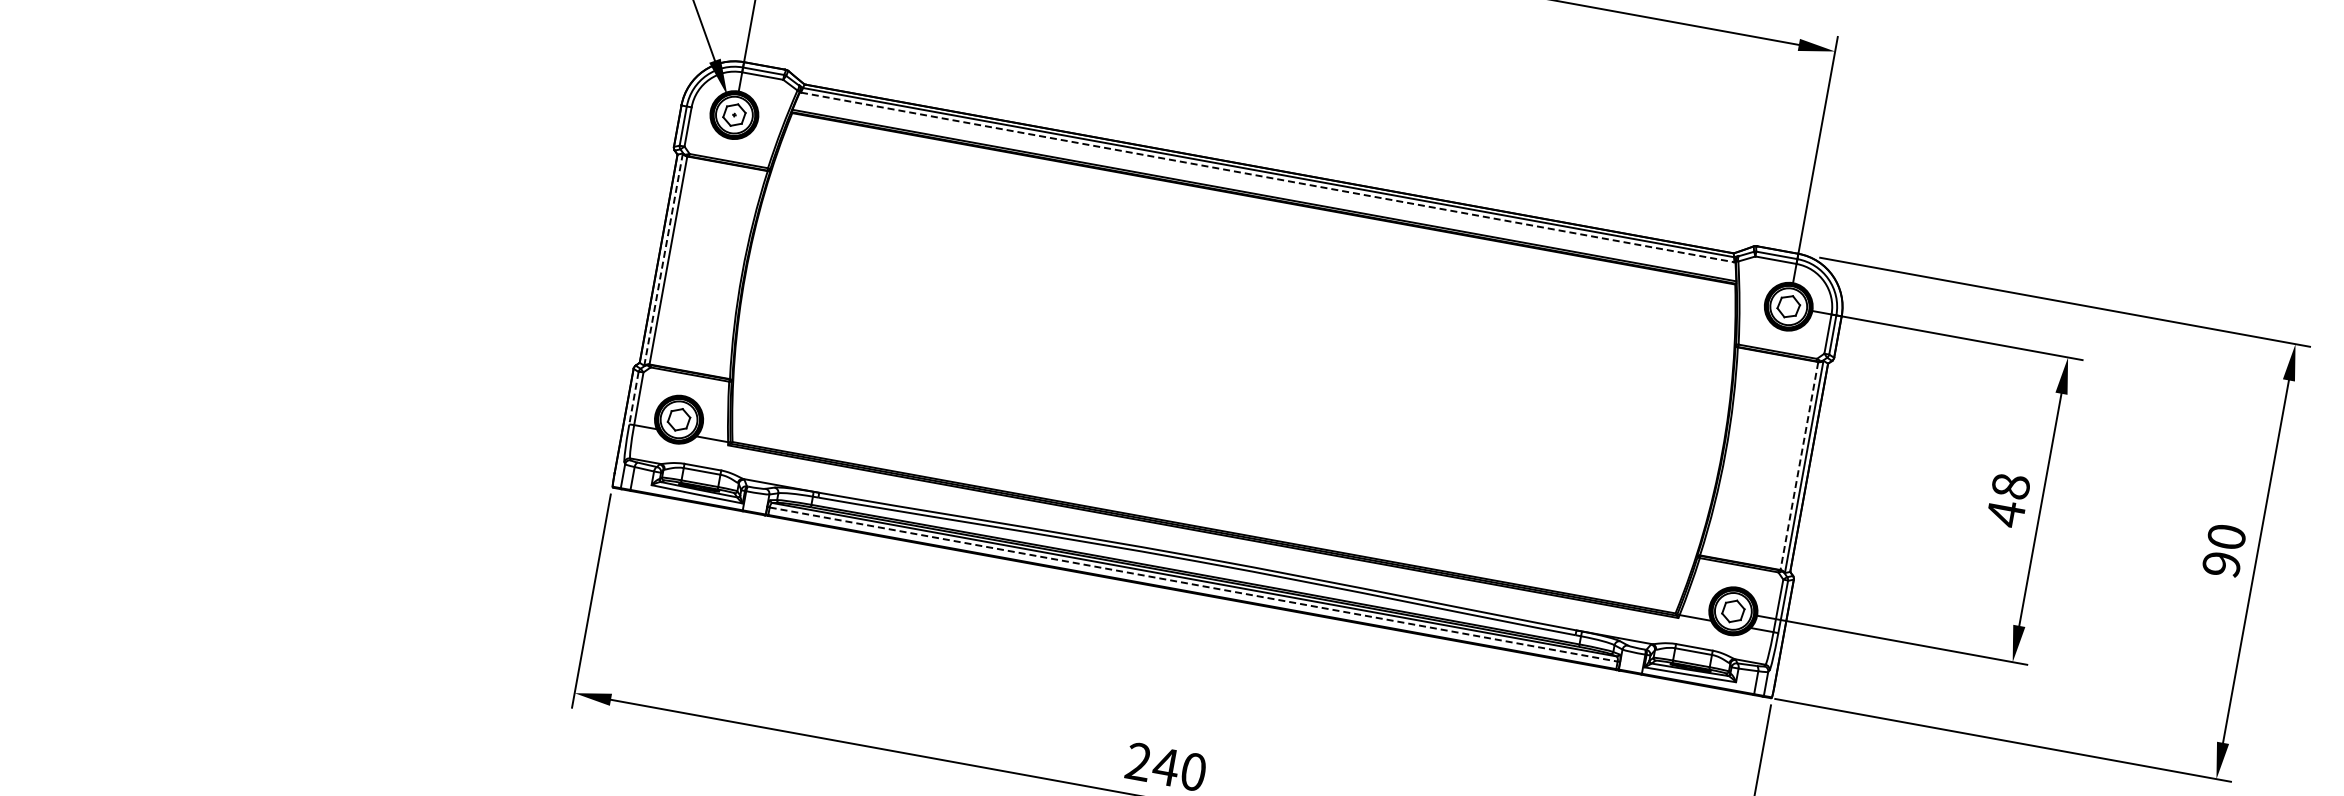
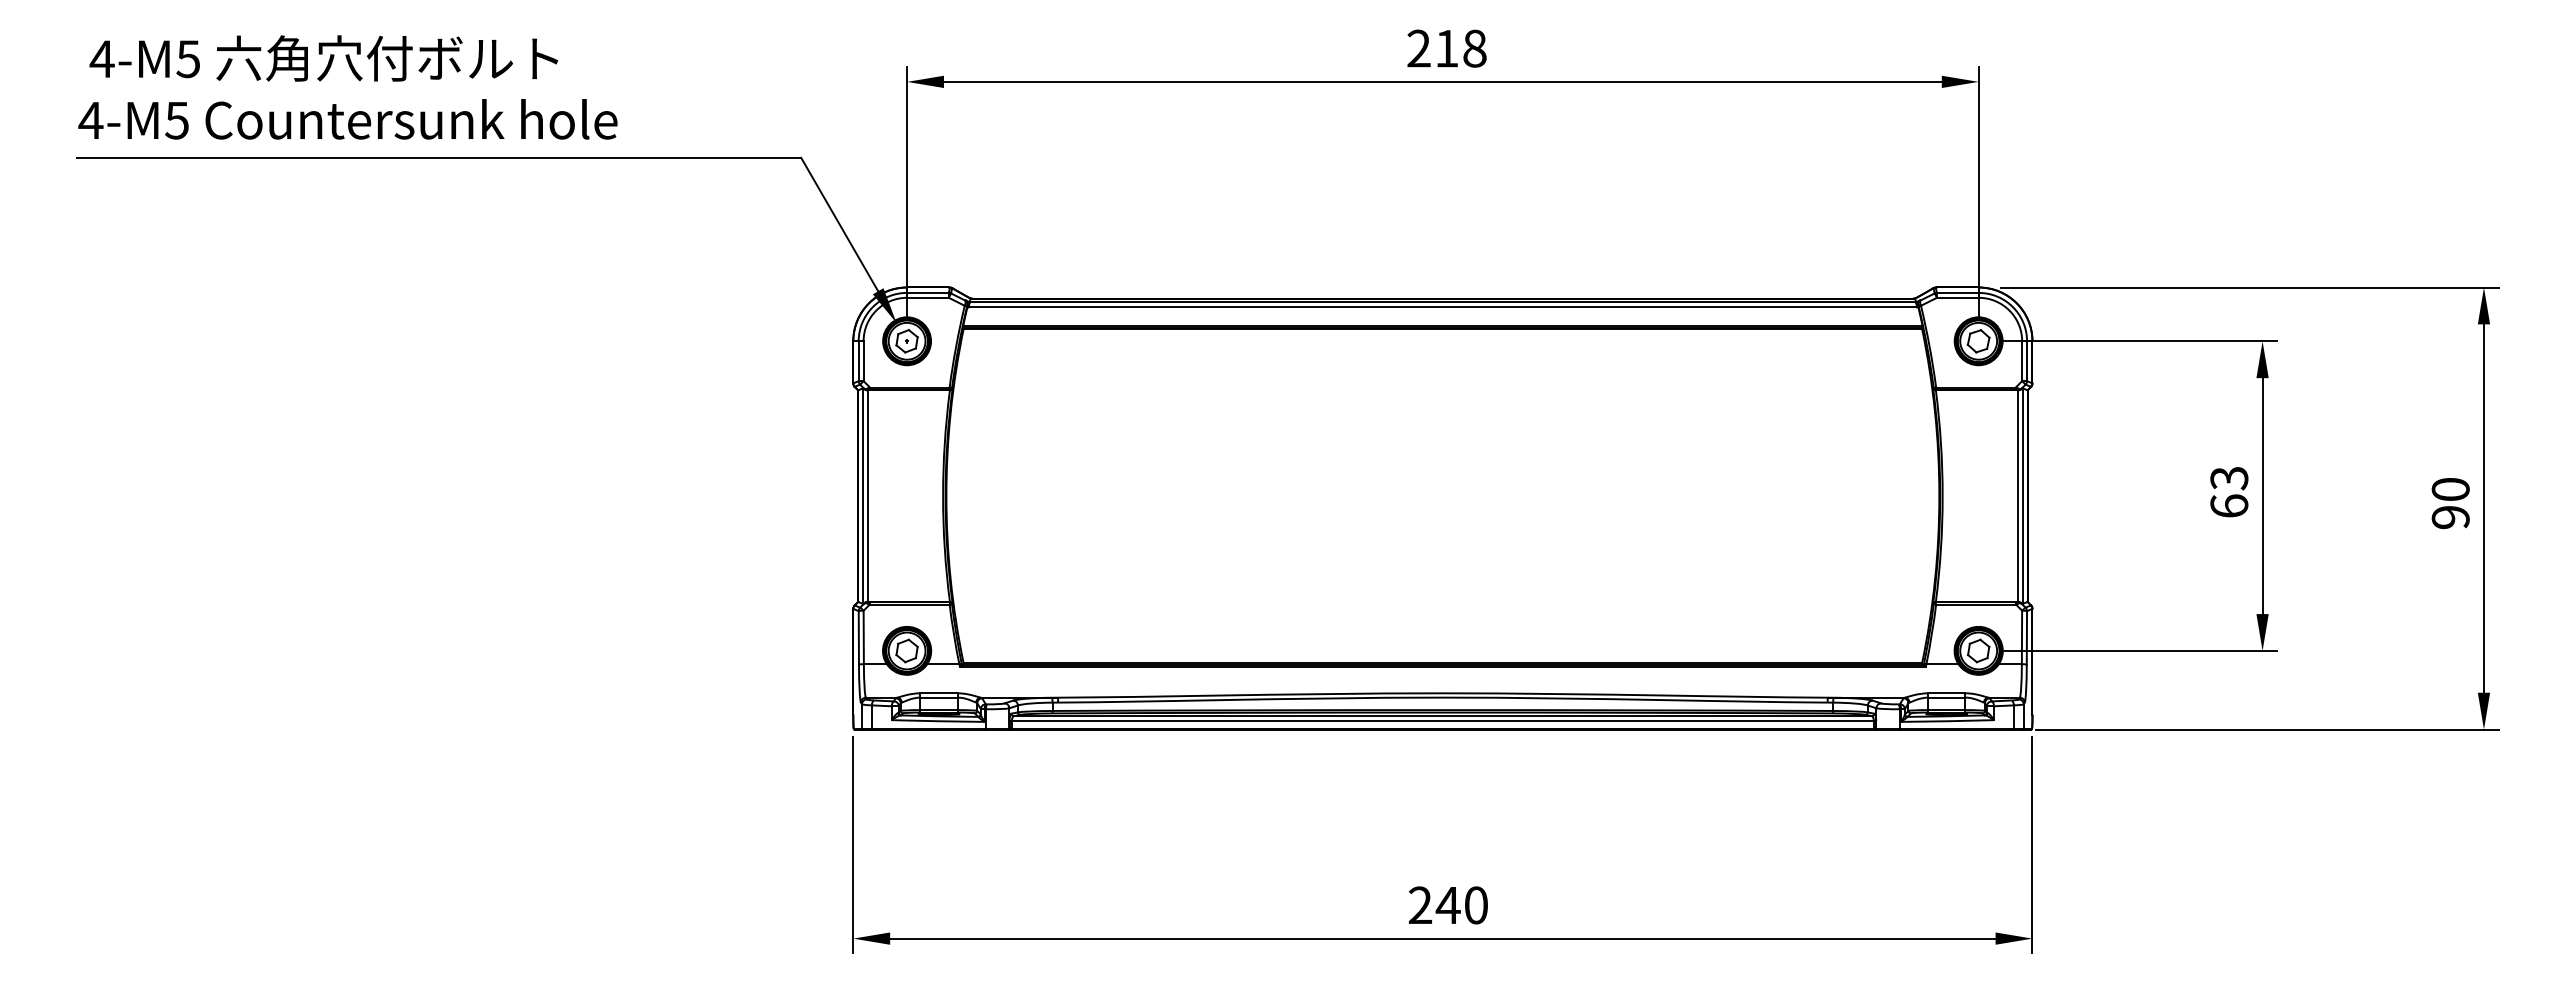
line: (1268, 177) -> (1443, 307), dashed -> solid
line: (663, 260) -> (863, 496), dashed -> solid
line: (633, 397) -> (858, 637), dashed -> solid
line: (1799, 466) -> (2017, 496), dashed -> solid
text: (2008, 500) -> (2229, 492), 48 -> 63
line: (1193, 584) -> (1442, 721), dashed -> solid

